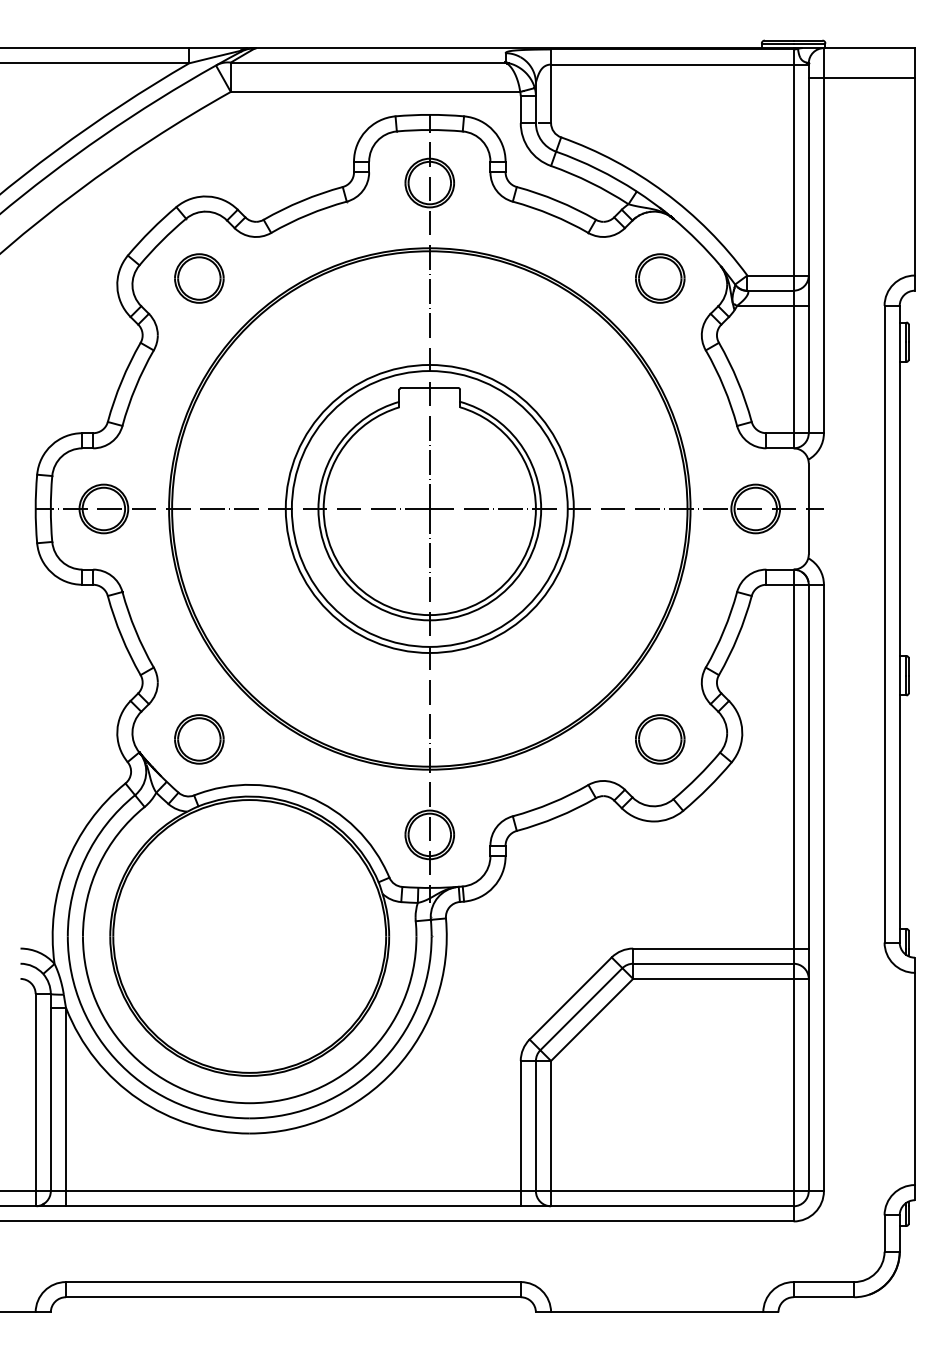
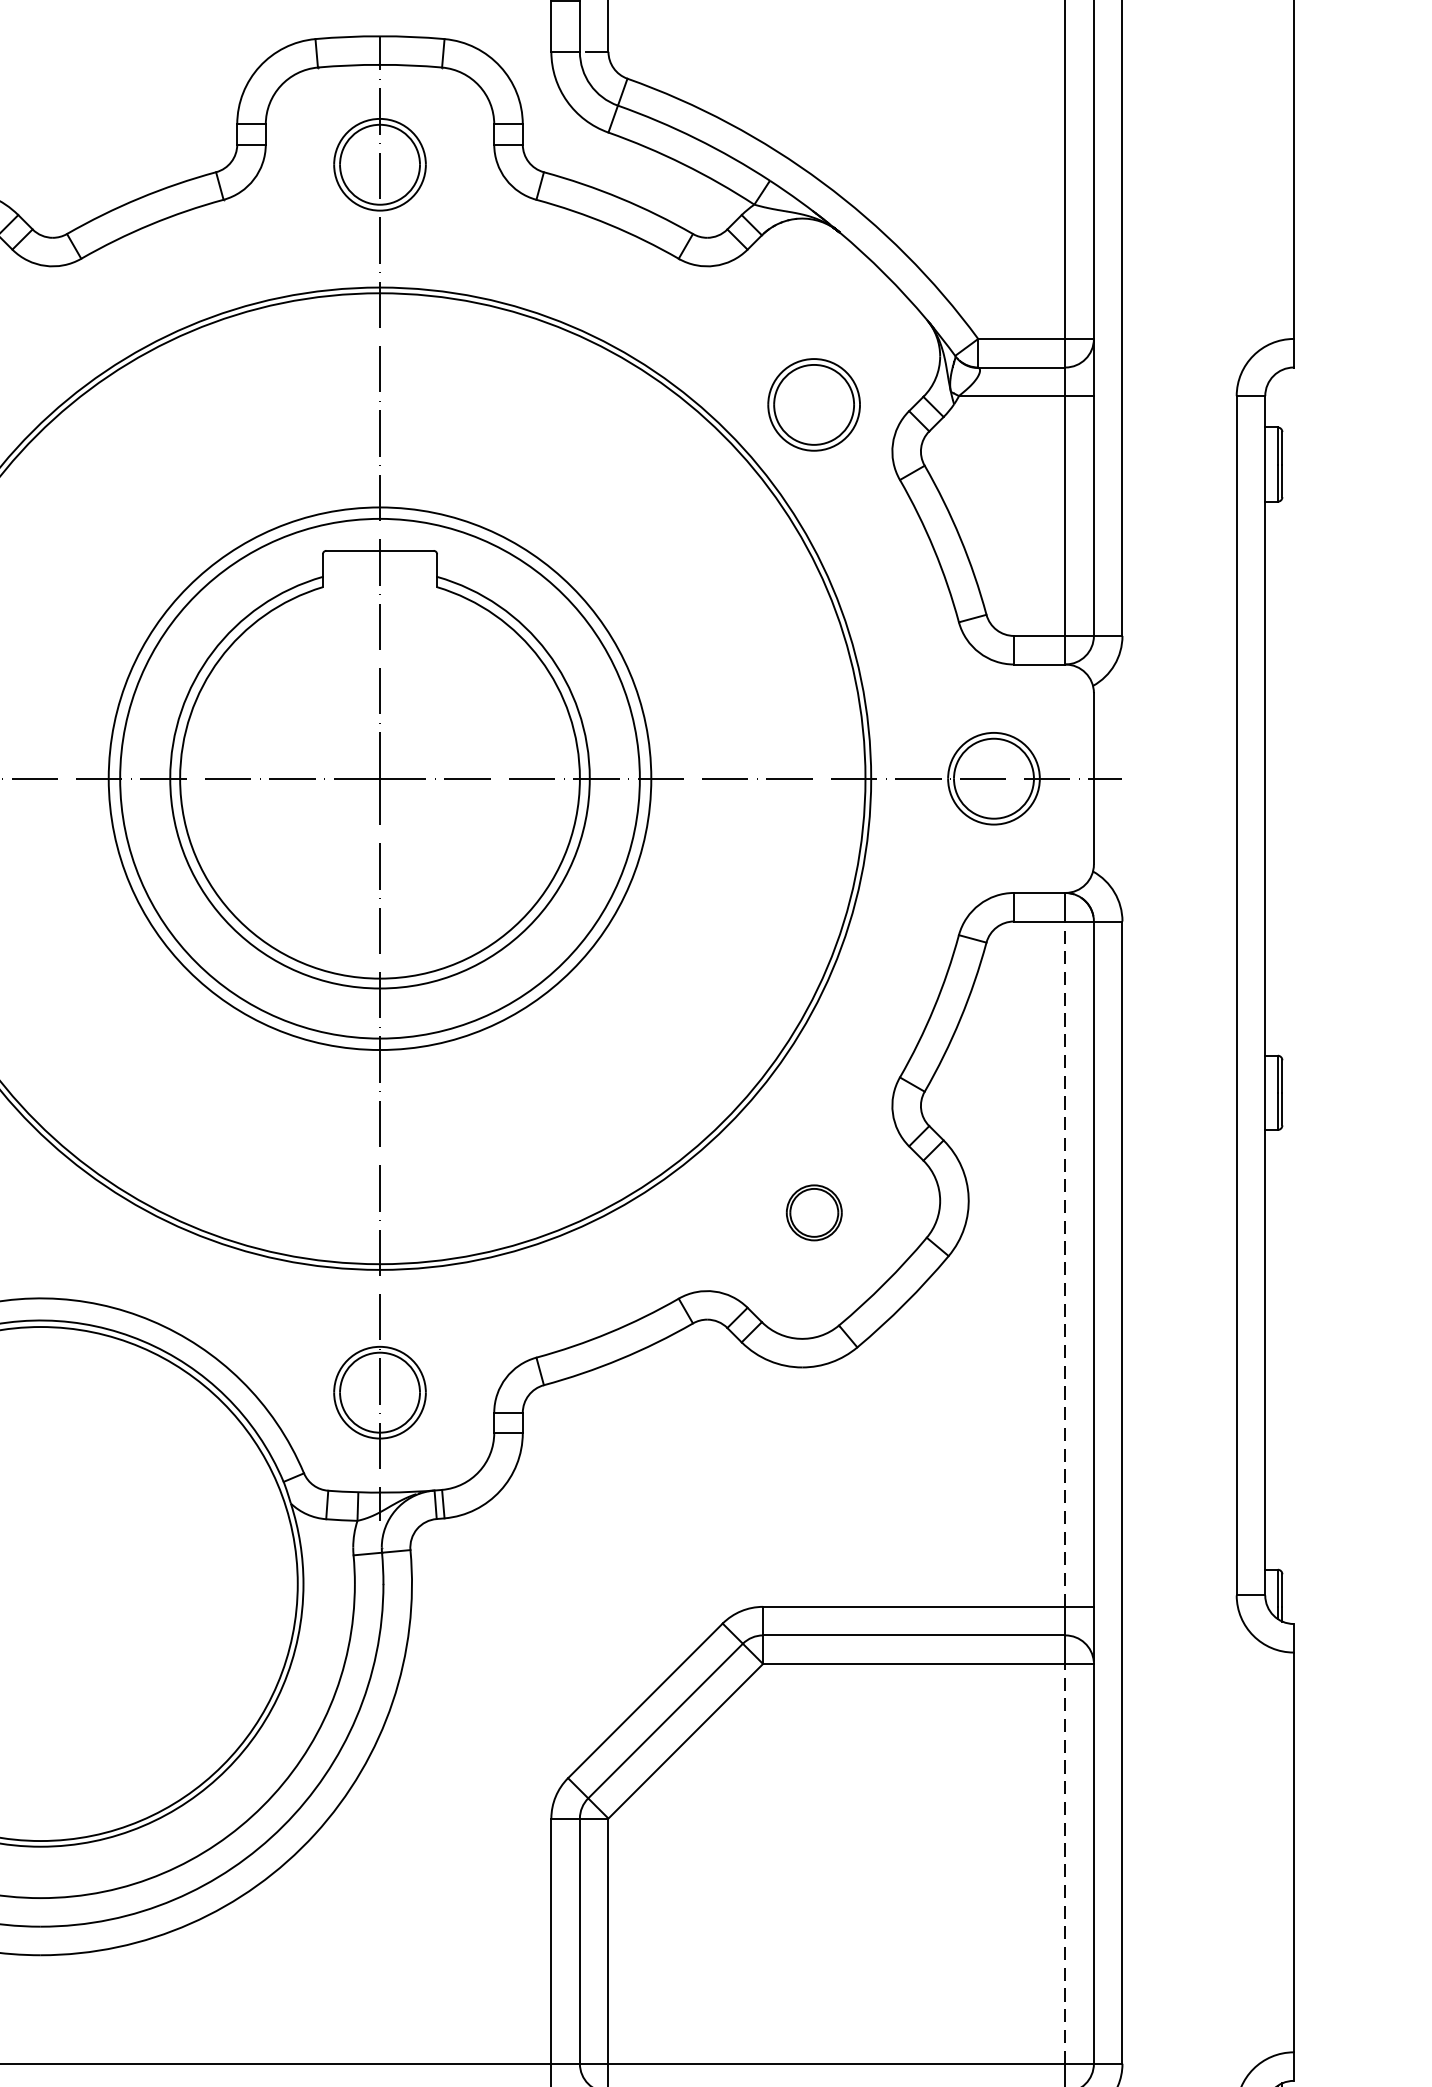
part: (660, 278) -> (814, 404), moved
part: (660, 739) -> (814, 1212), size x0.6
line: (793, 766) -> (1065, 1263), solid -> dashed
line: (793, 1084) -> (1065, 1862), solid -> dashed

